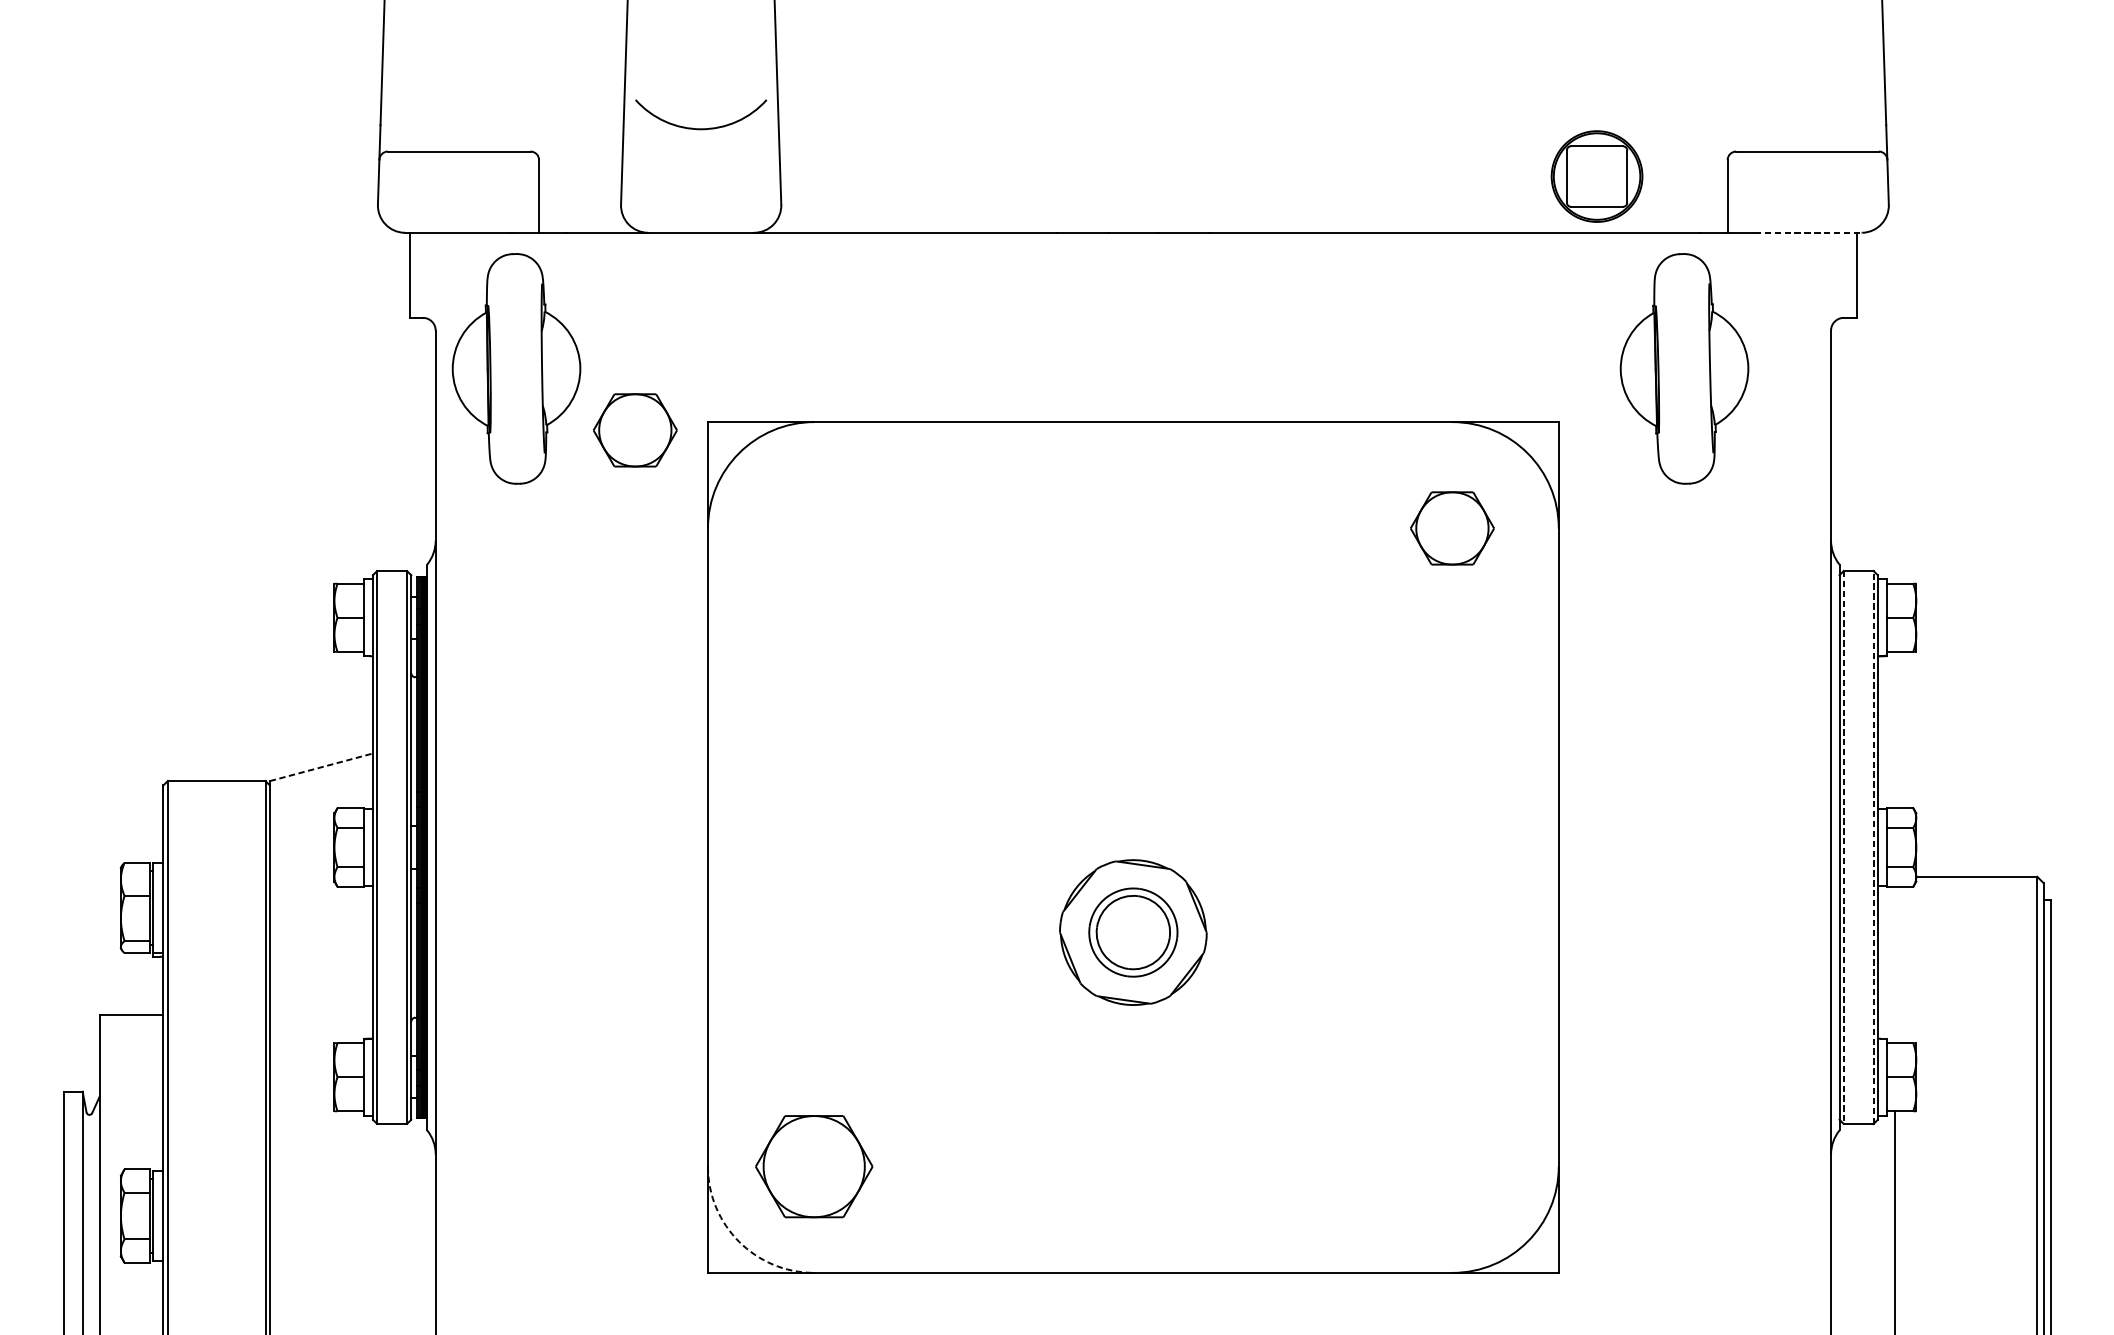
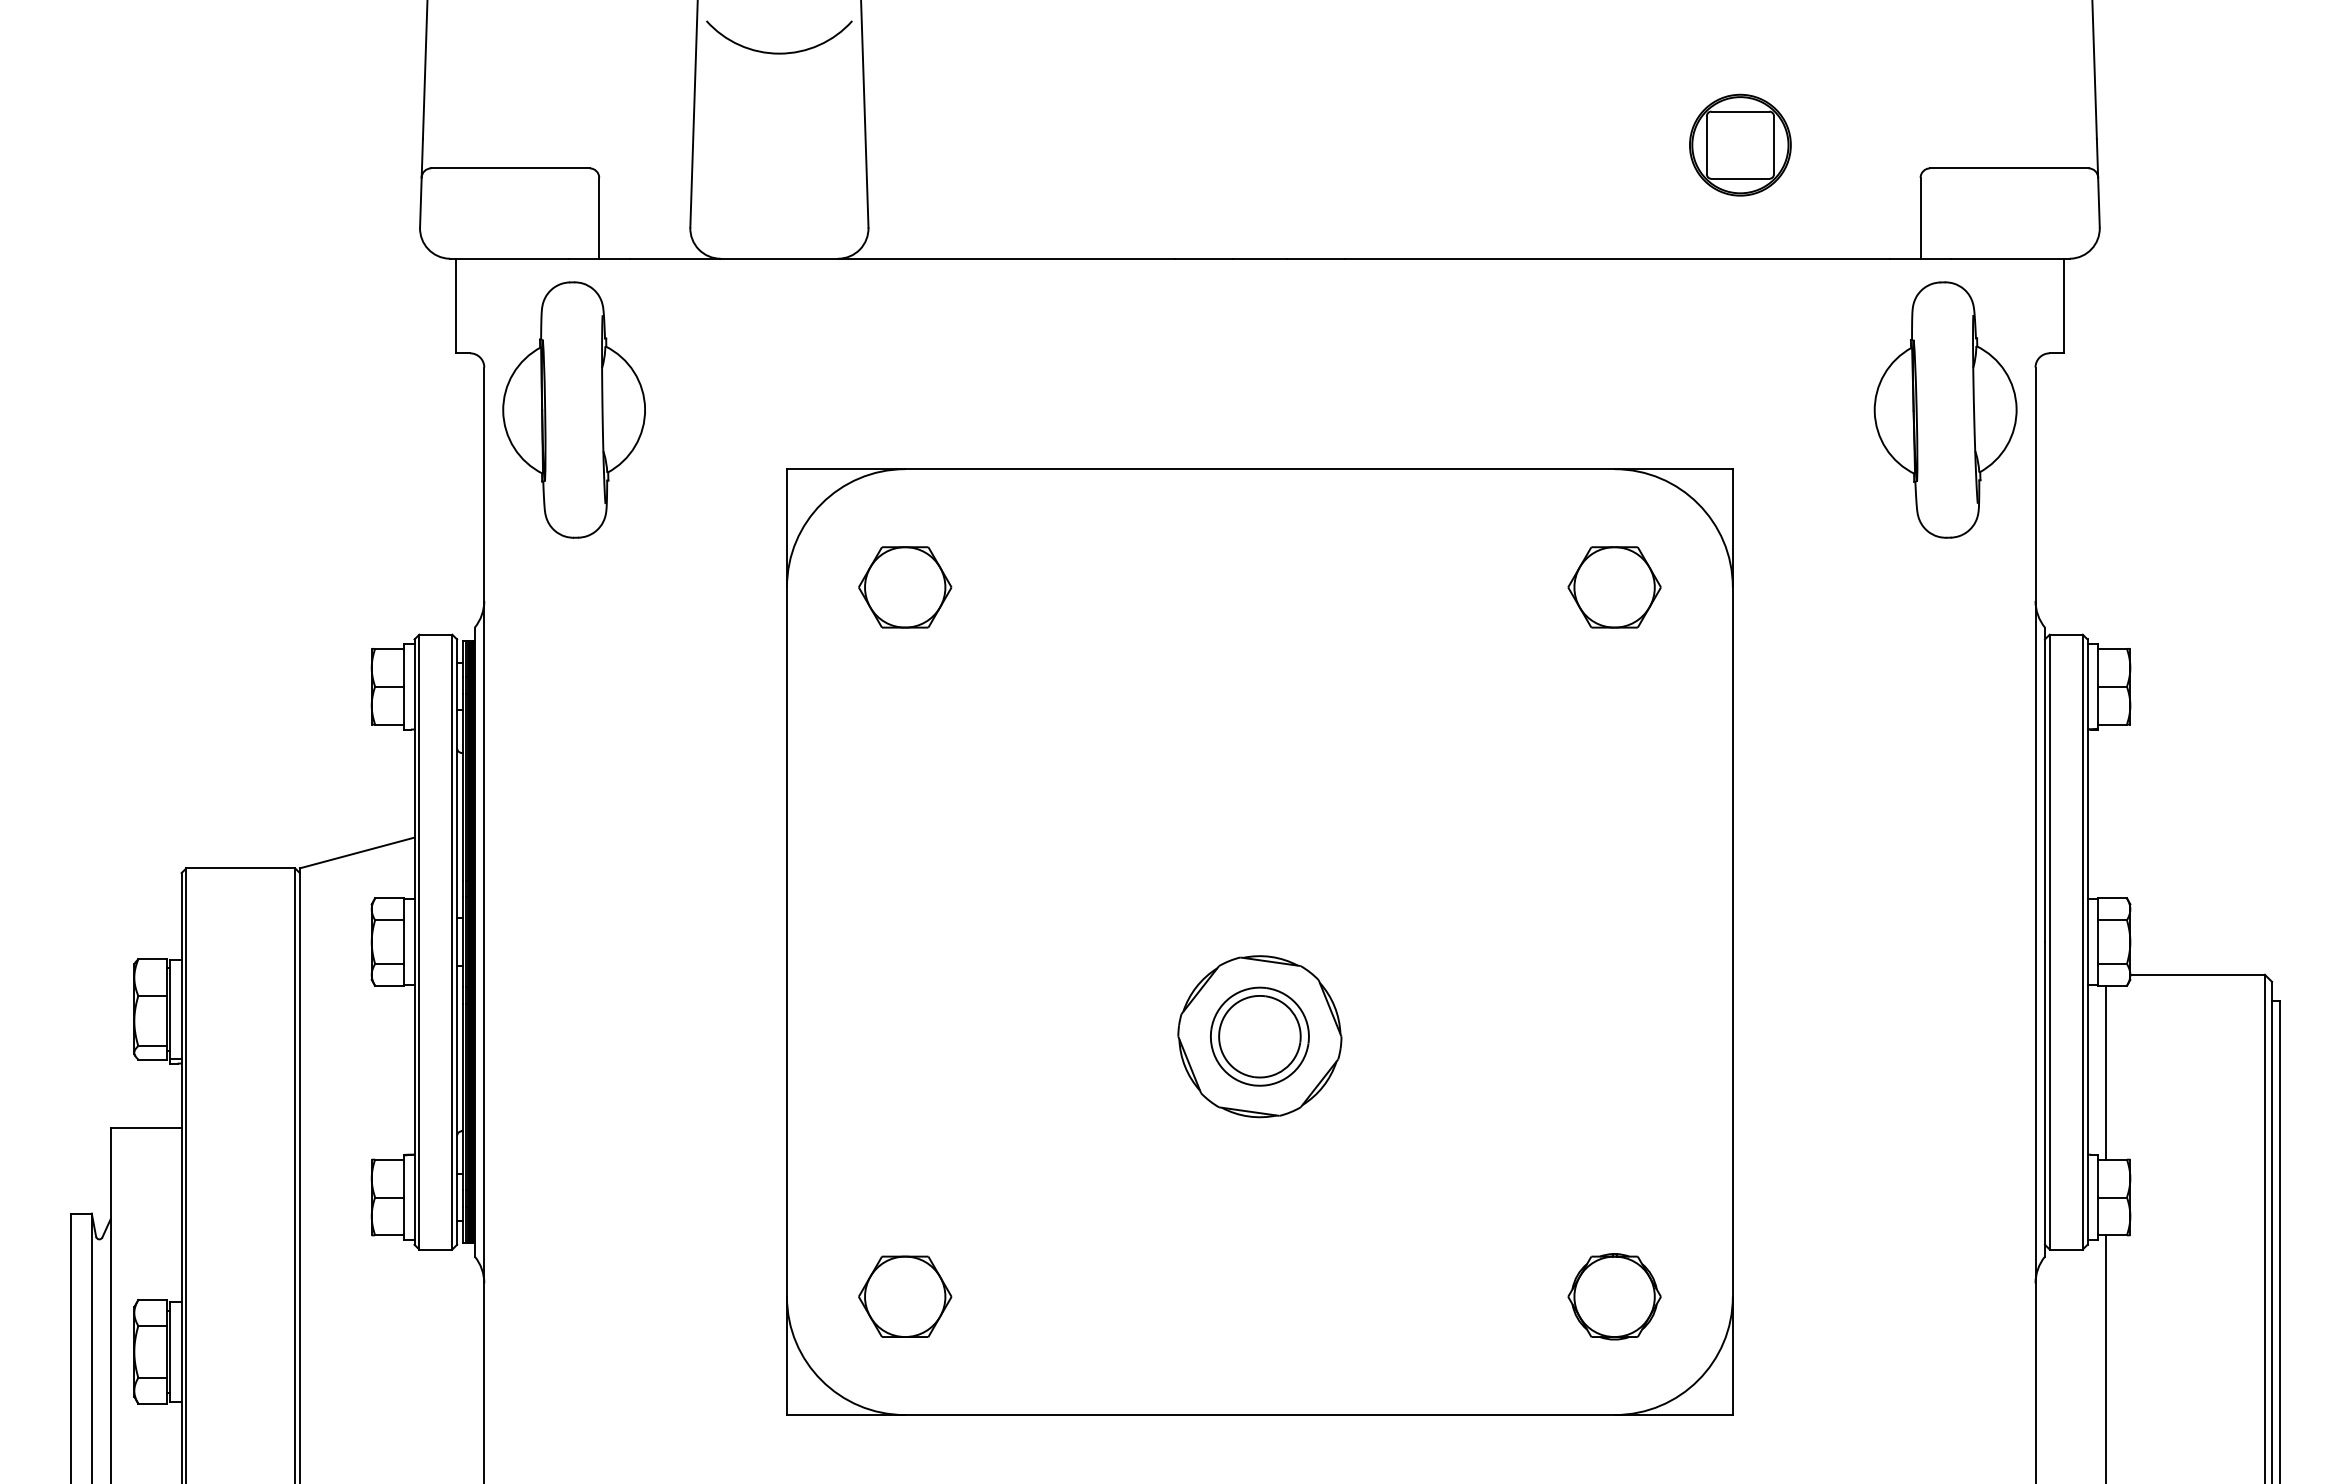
arc: (701, 128) -> (779, 52), moved
part: (1597, 175) -> (1740, 144), moved
line: (1808, 232) -> (2010, 258), dashed -> solid
part: (1684, 368) -> (1945, 409), moved
part: (635, 430) -> (905, 587), moved
line: (321, 766) -> (357, 852), dashed -> solid
line: (1873, 846) -> (2082, 941), dashed -> solid
line: (1843, 847) -> (2049, 942), dashed -> solid
line: (1894, 964) -> (2106, 1072), added
part: (814, 1166) -> (905, 1296), size x0.71
part: (1452, 1166) -> (1614, 1296), added
arc: (739, 1241) -> (821, 1380), dashed -> solid

